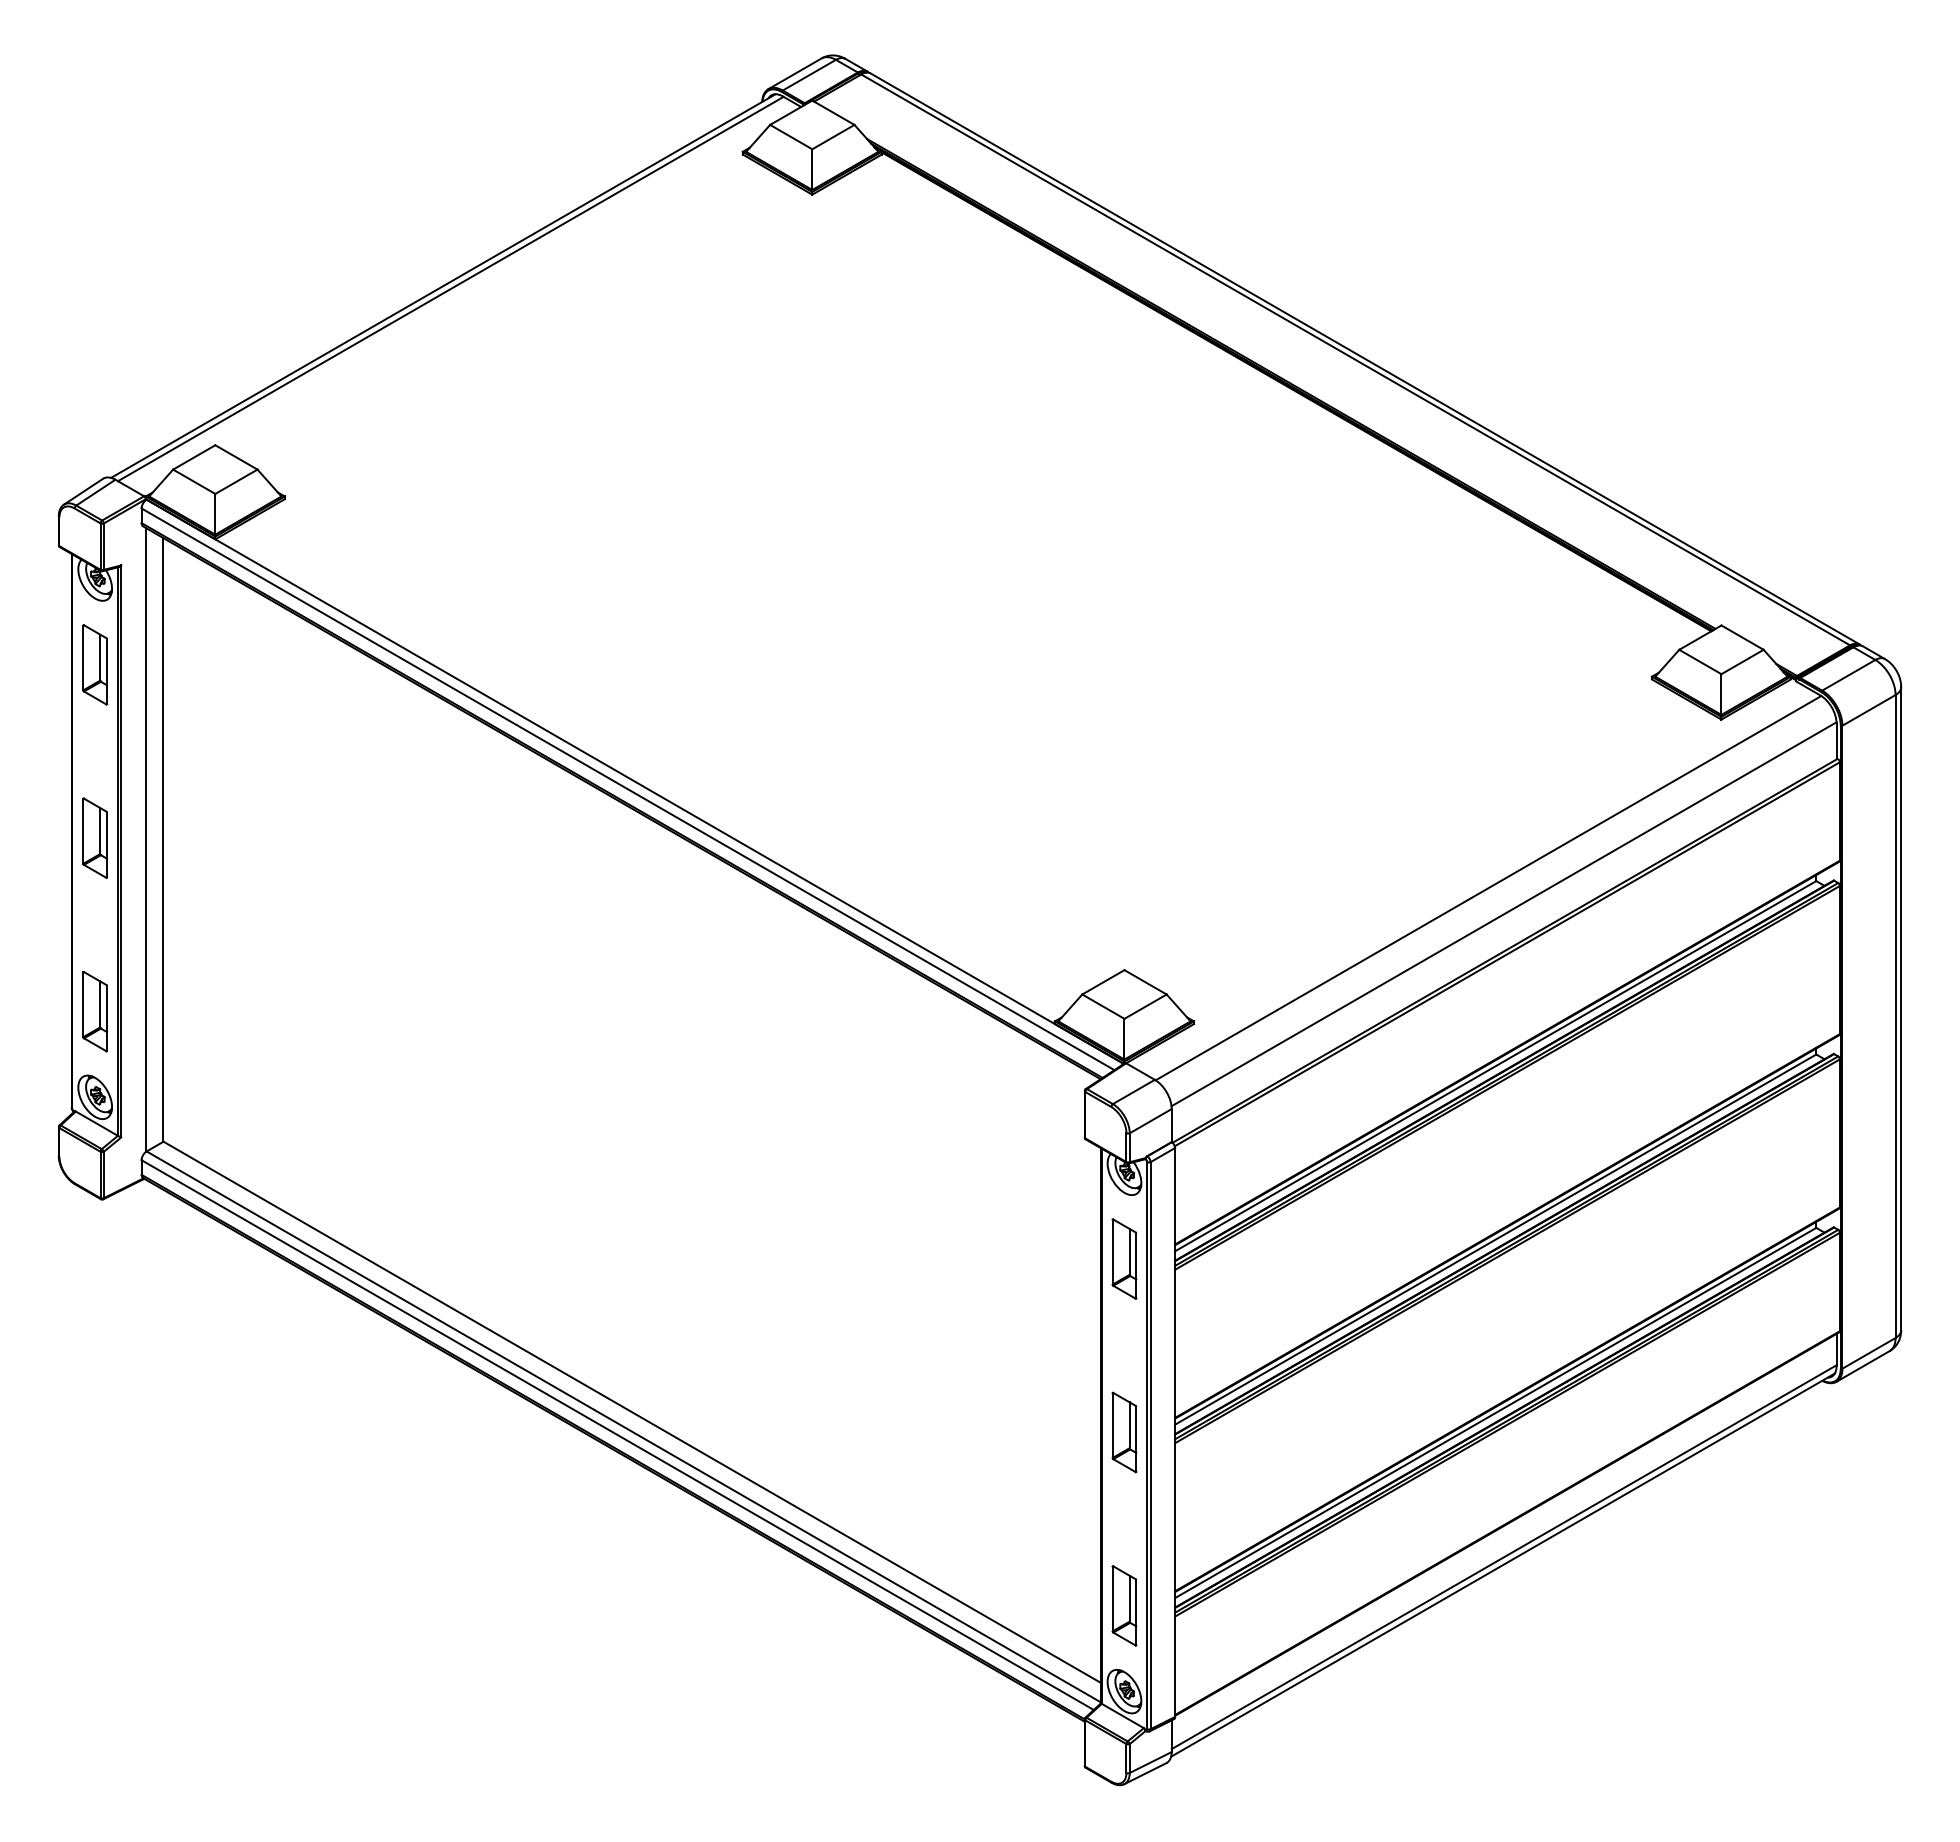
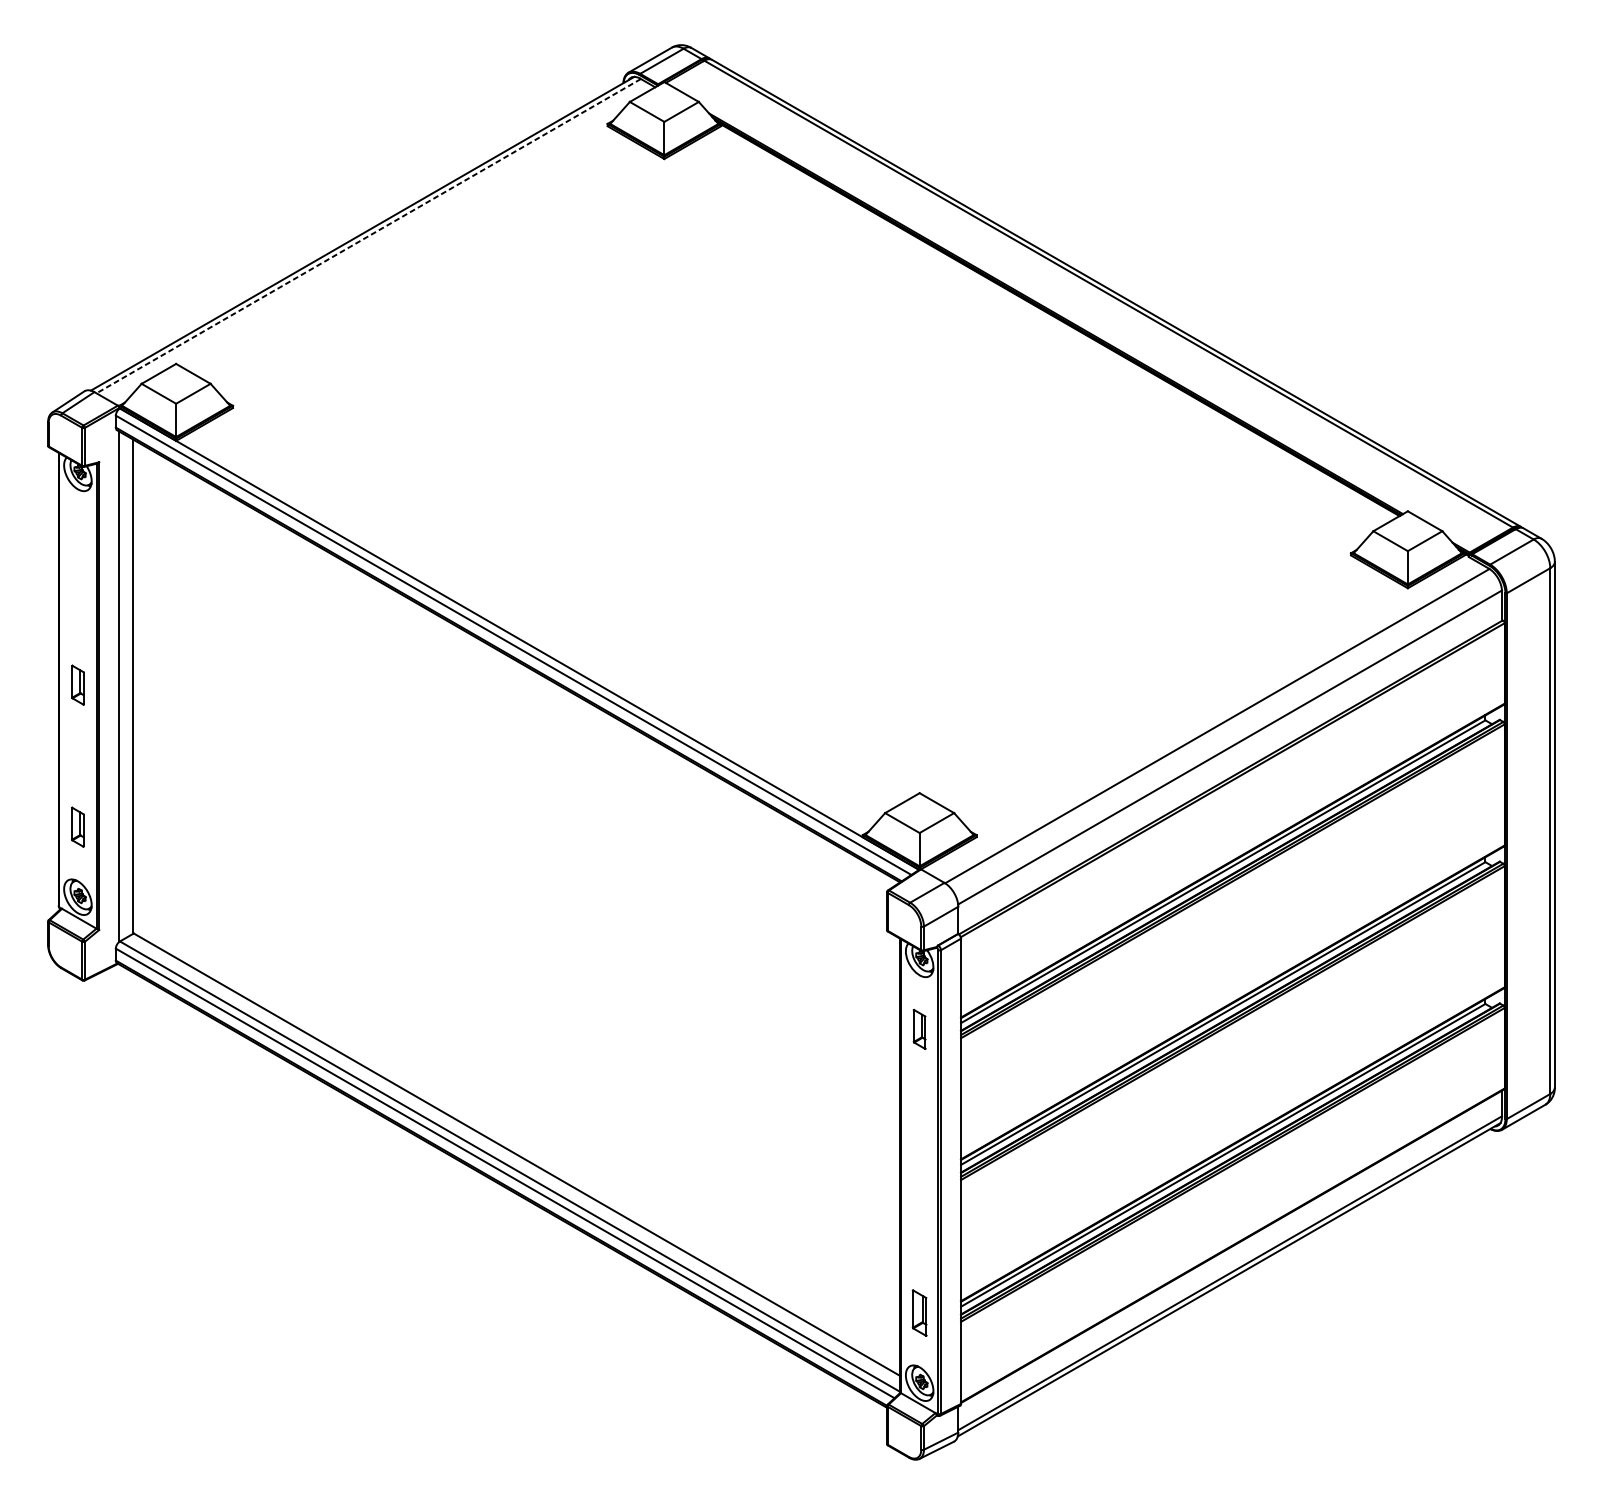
line: (450, 289) -> (368, 236), solid -> dashed
part: (94, 664) -> (77, 543), removed
part: (95, 837) -> (78, 684), size x0.6
part: (94, 1011) -> (77, 827), size x0.6
part: (1124, 1258) -> (919, 1029), size x0.6
part: (1124, 1432) -> (919, 1171), removed
part: (1124, 1605) -> (919, 1312), size x0.7

